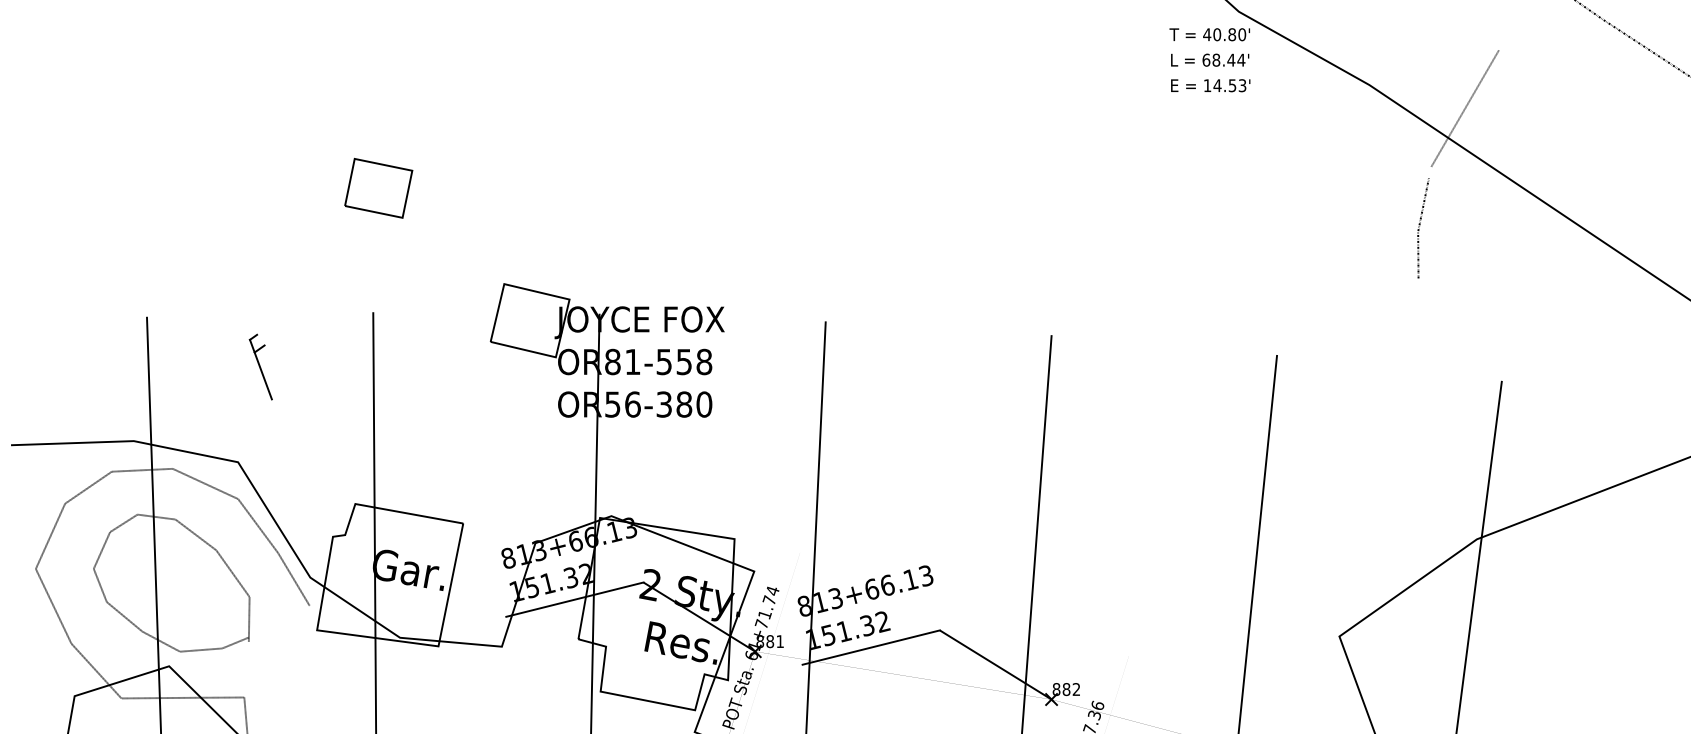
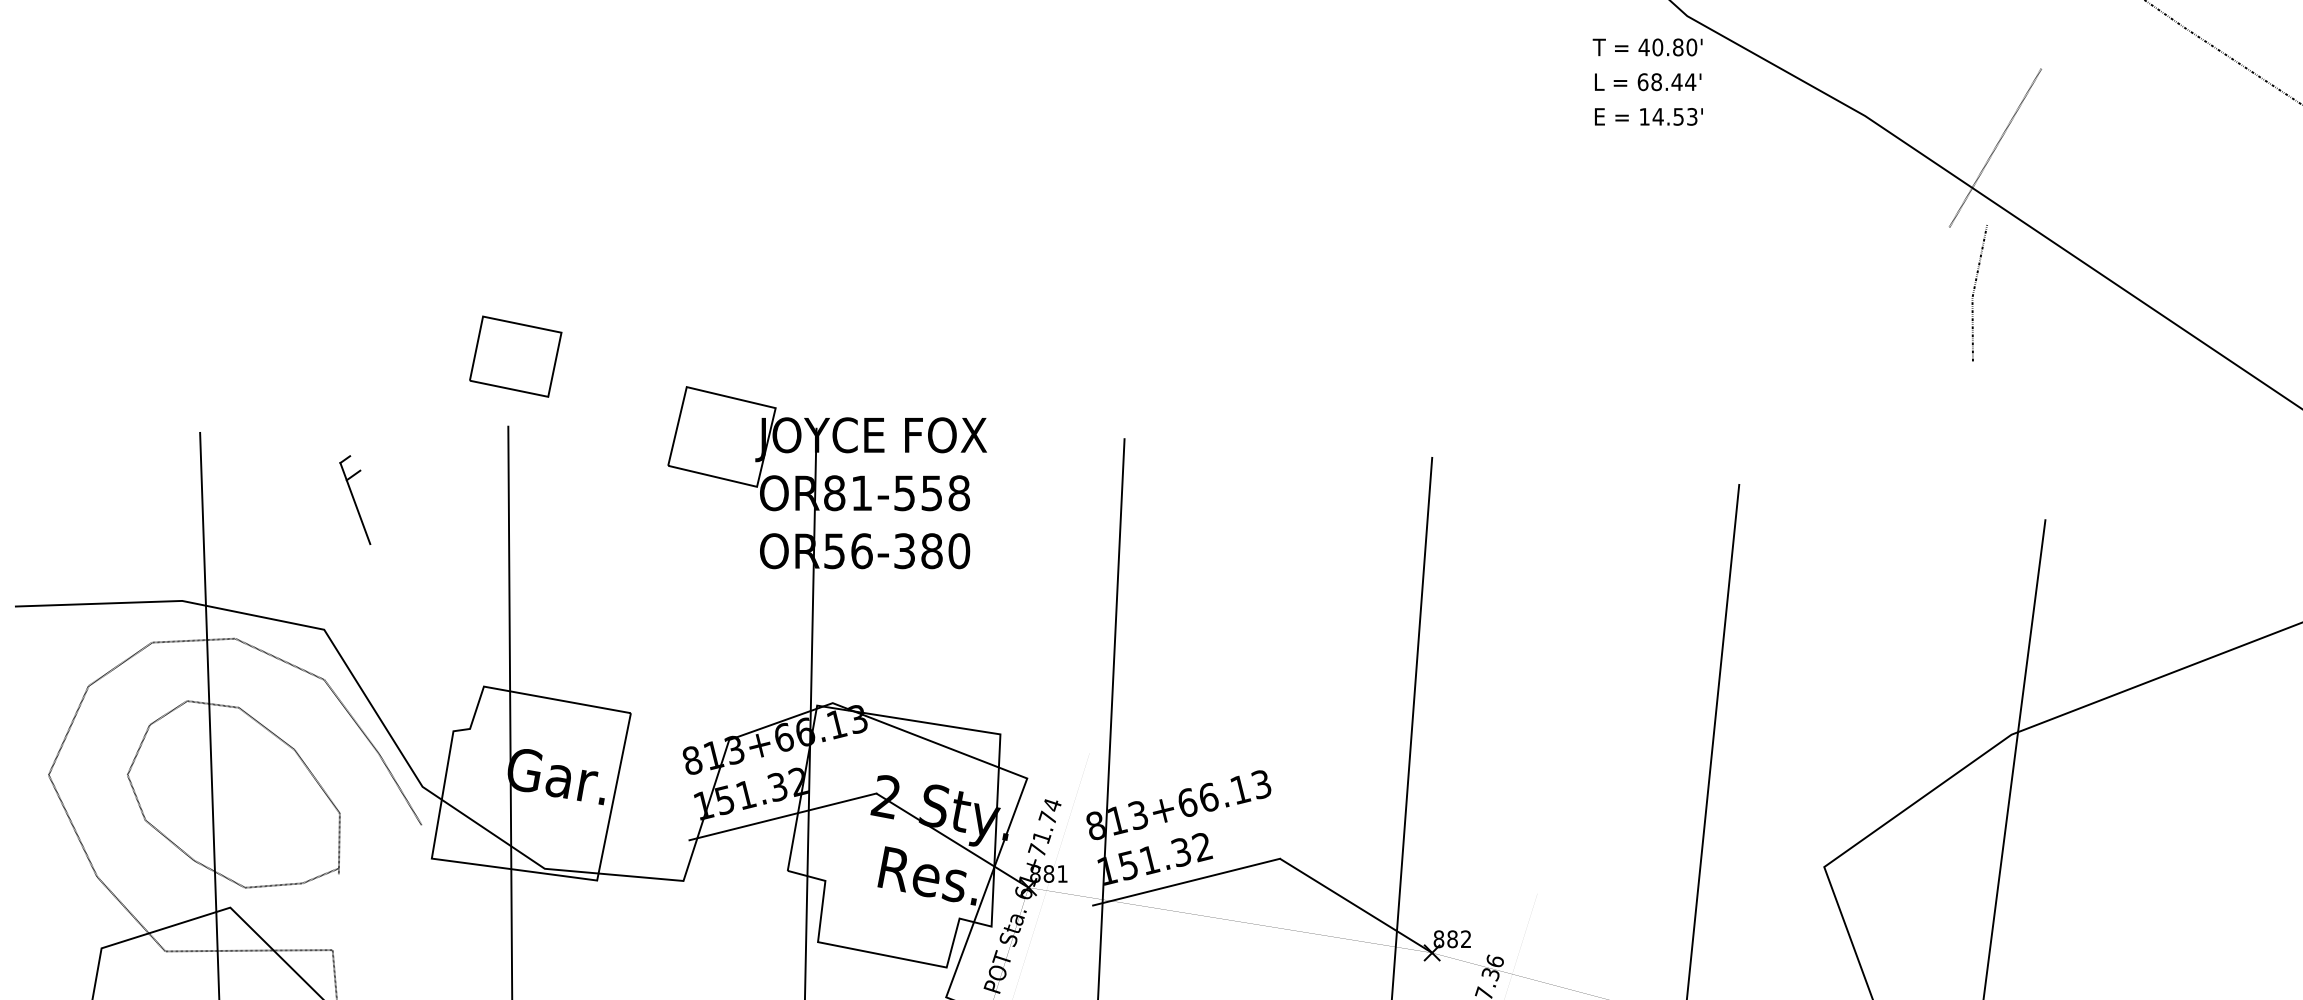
part: (378, 188) -> (515, 356), moved
line: (1419, 227) -> (1974, 292), moved

